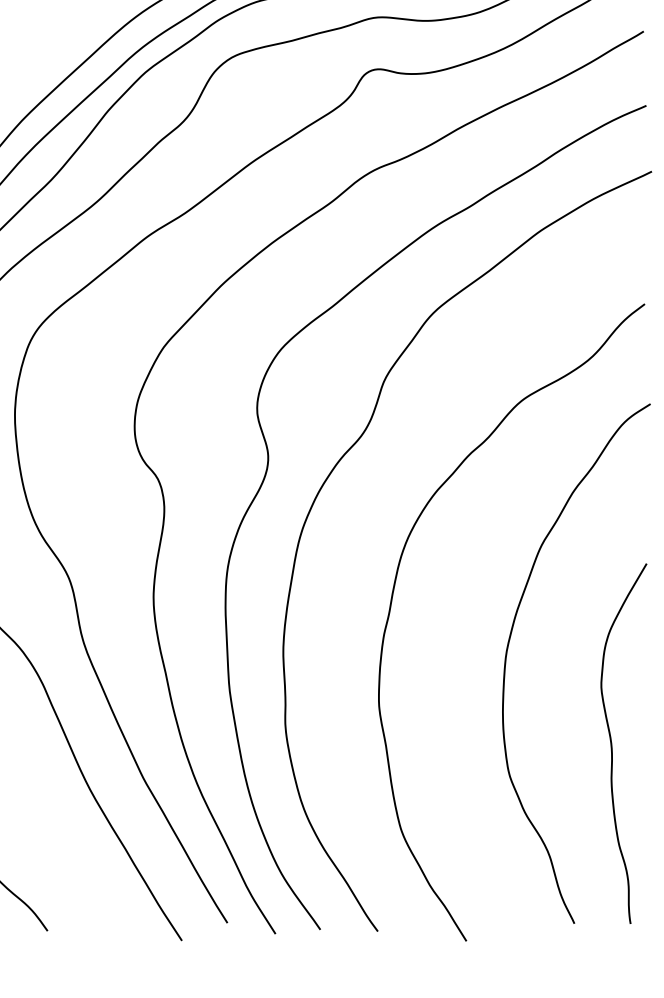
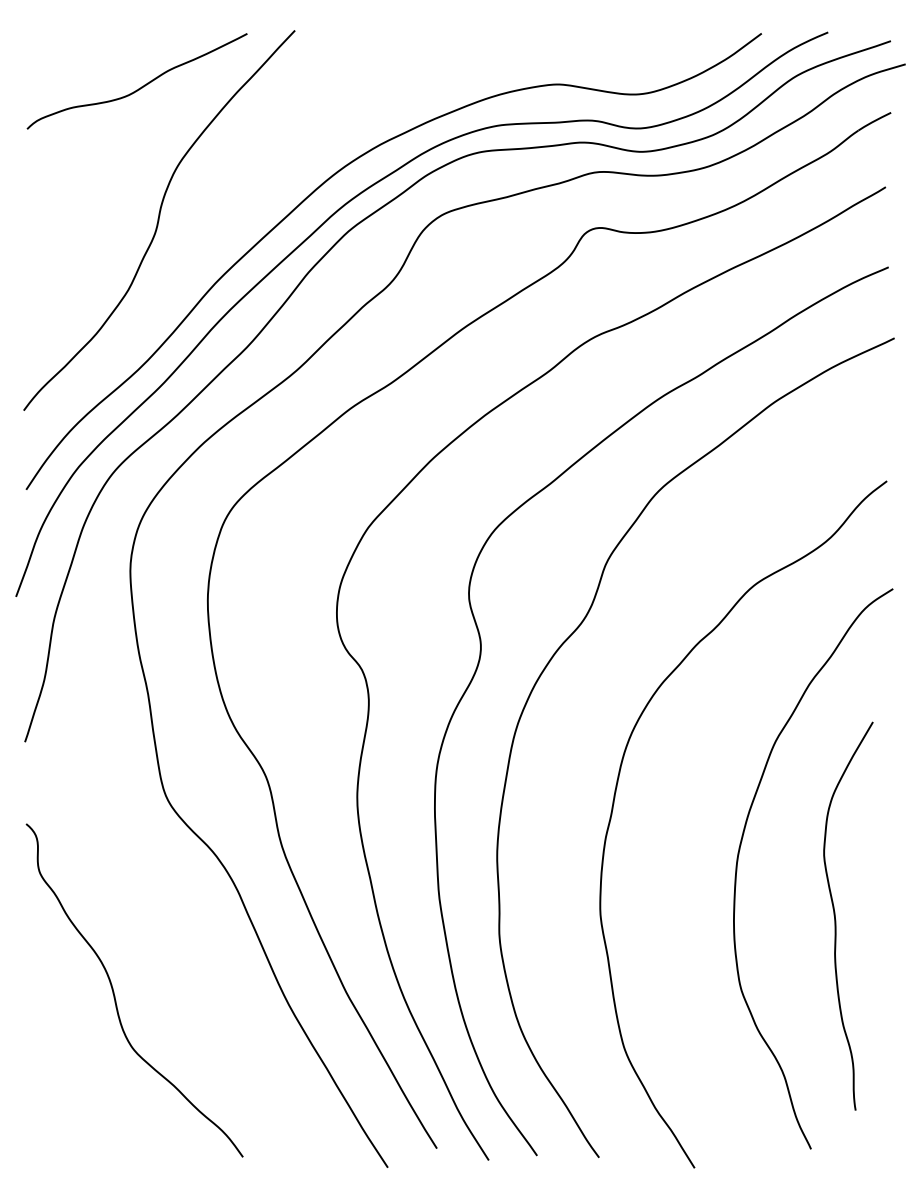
curve: (611, 743) -> (835, 915), moved

